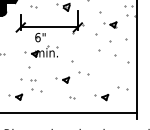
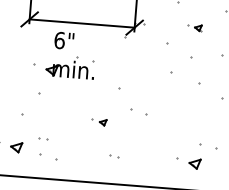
part: (110, 24) -> (195, 26), size x0.6
part: (62, 79) -> (98, 121), size x0.6
part: (36, 85) -> (48, 148), moved
part: (101, 97) -> (188, 163), moved

